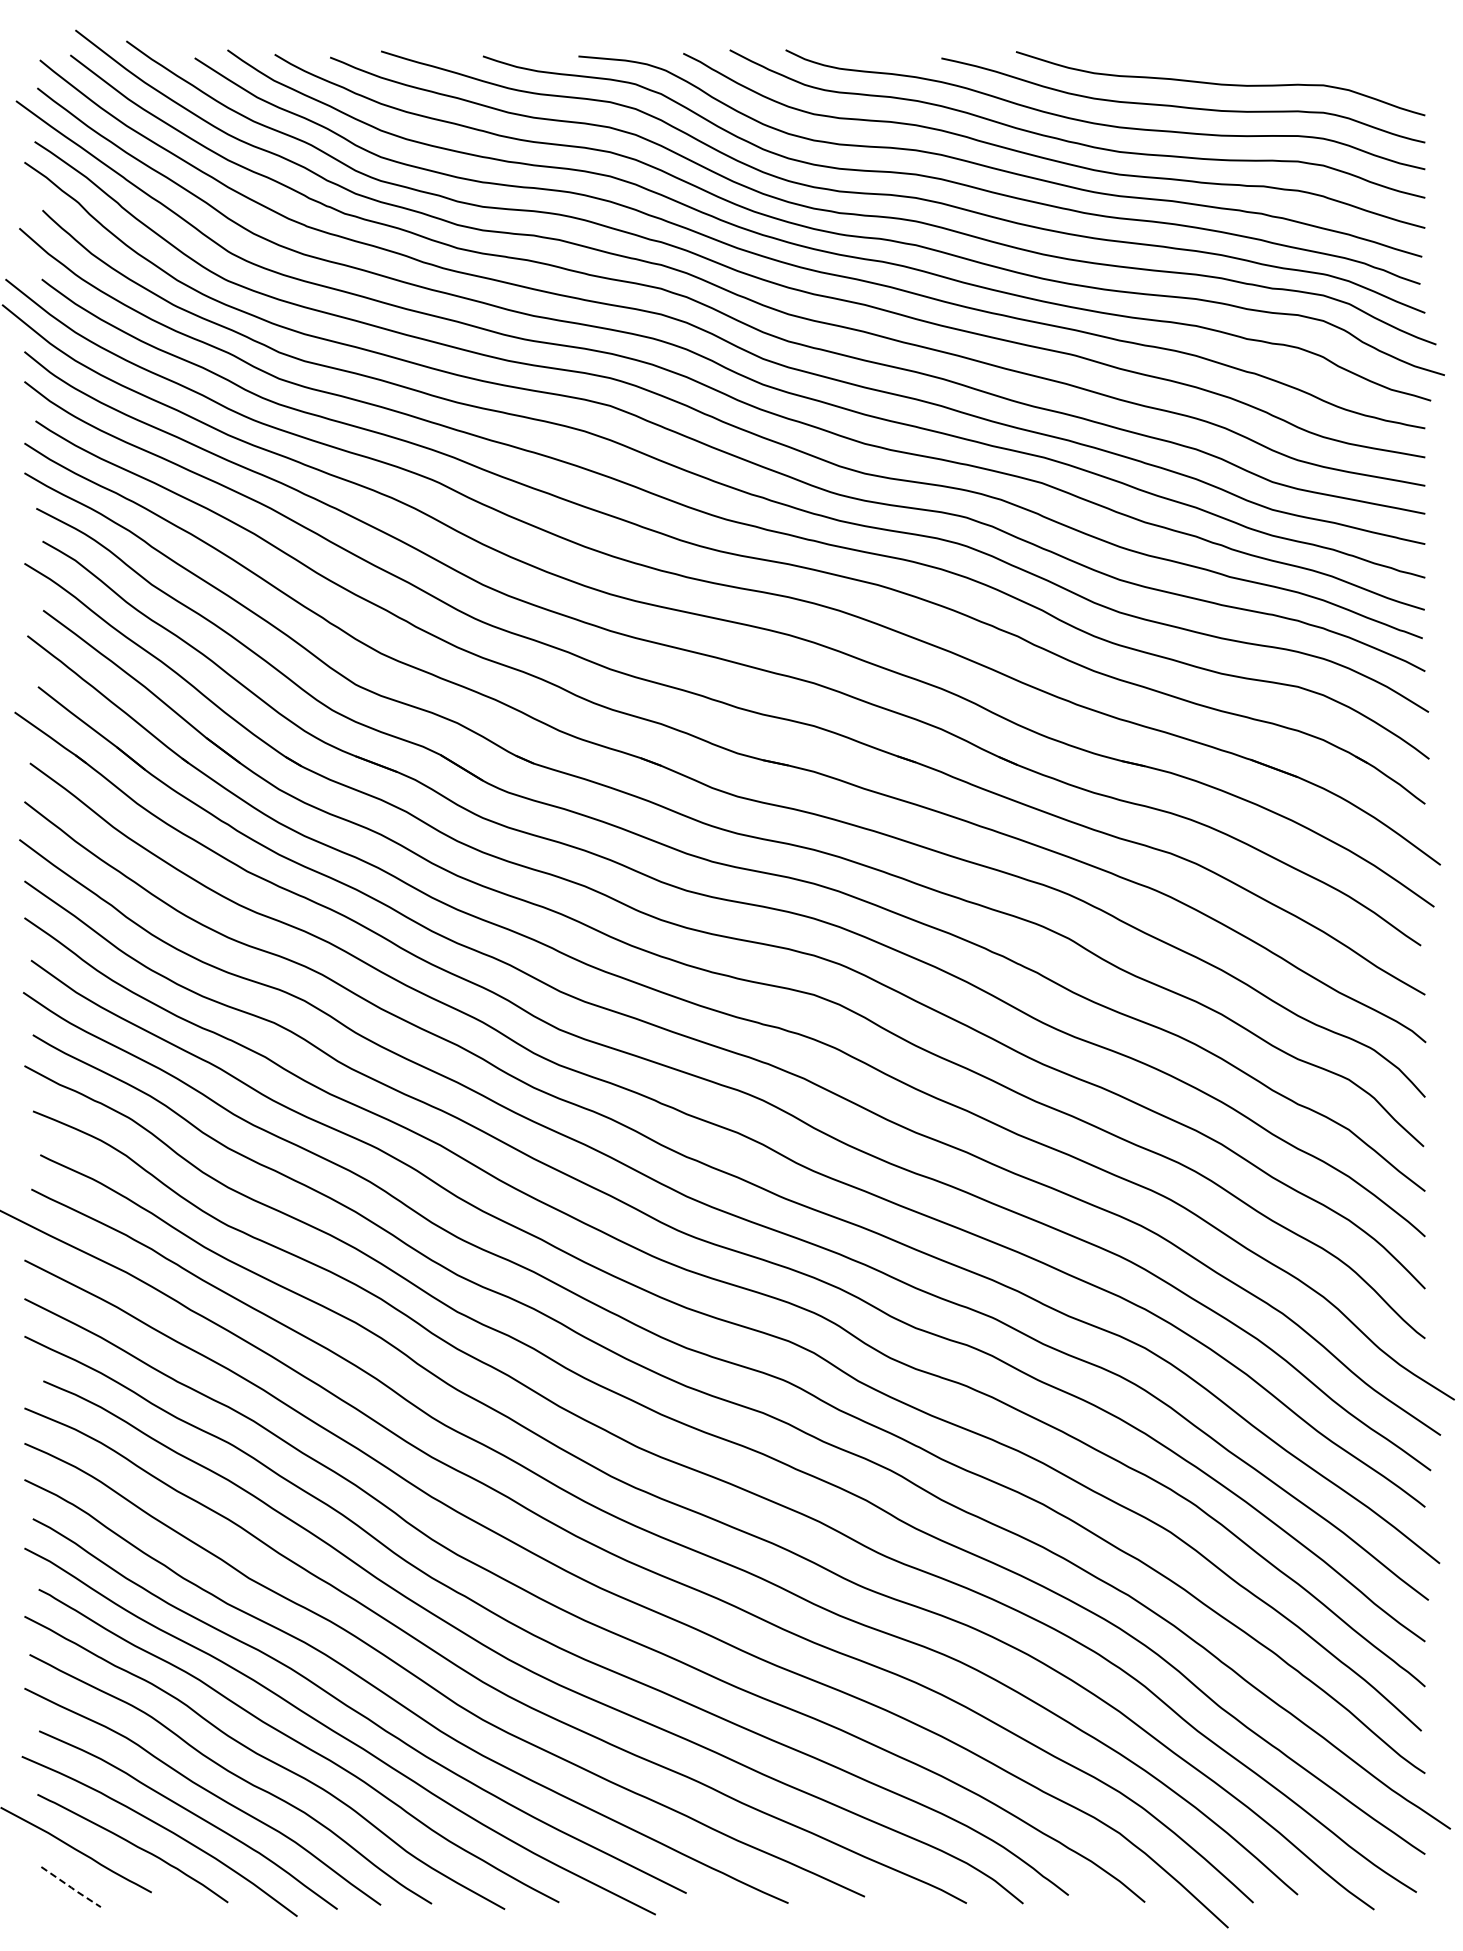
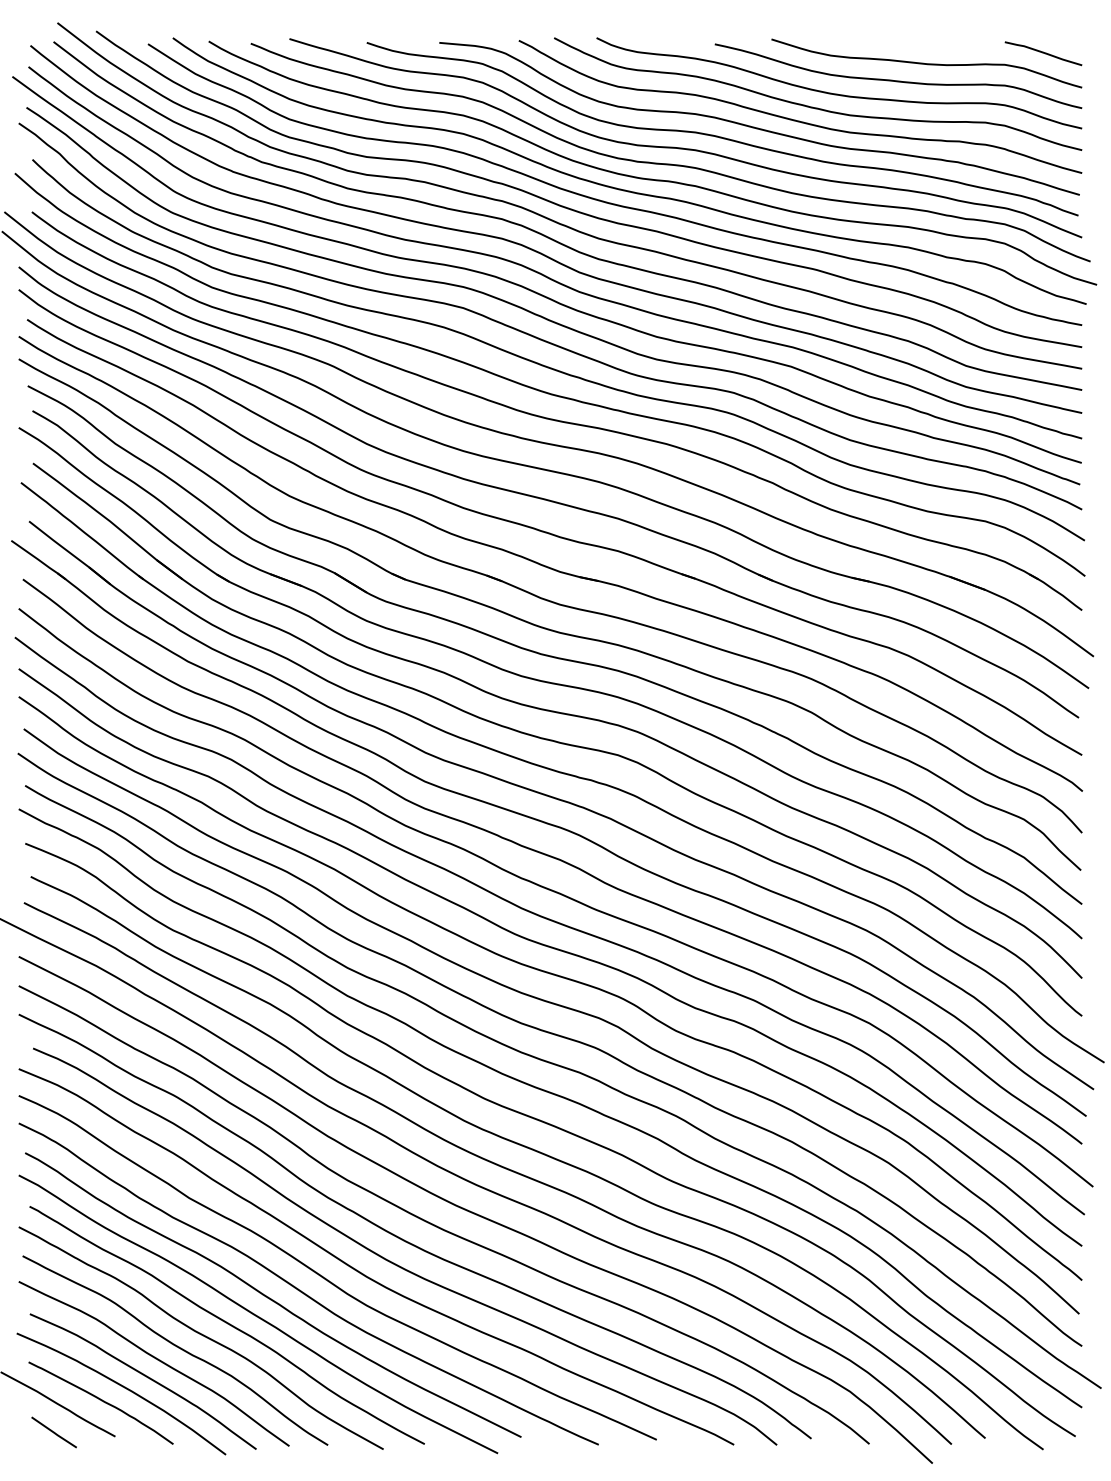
curve: (1374, 70) -> (1043, 53), added
line: (71, 1887) -> (54, 1432), dashed -> solid

